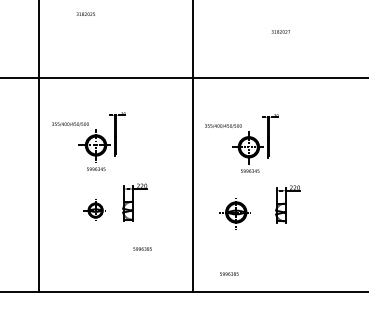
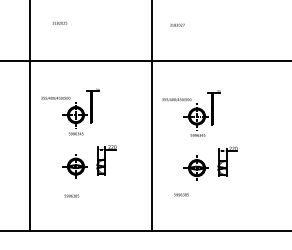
text: (85, 13) -> (59, 22), moved
text: (281, 31) -> (177, 24), moved
part: (94, 210) -> (74, 166), size x1.43
part: (234, 211) -> (195, 167), moved
text: (142, 248) -> (71, 195), moved
text: (229, 273) -> (181, 194), moved

